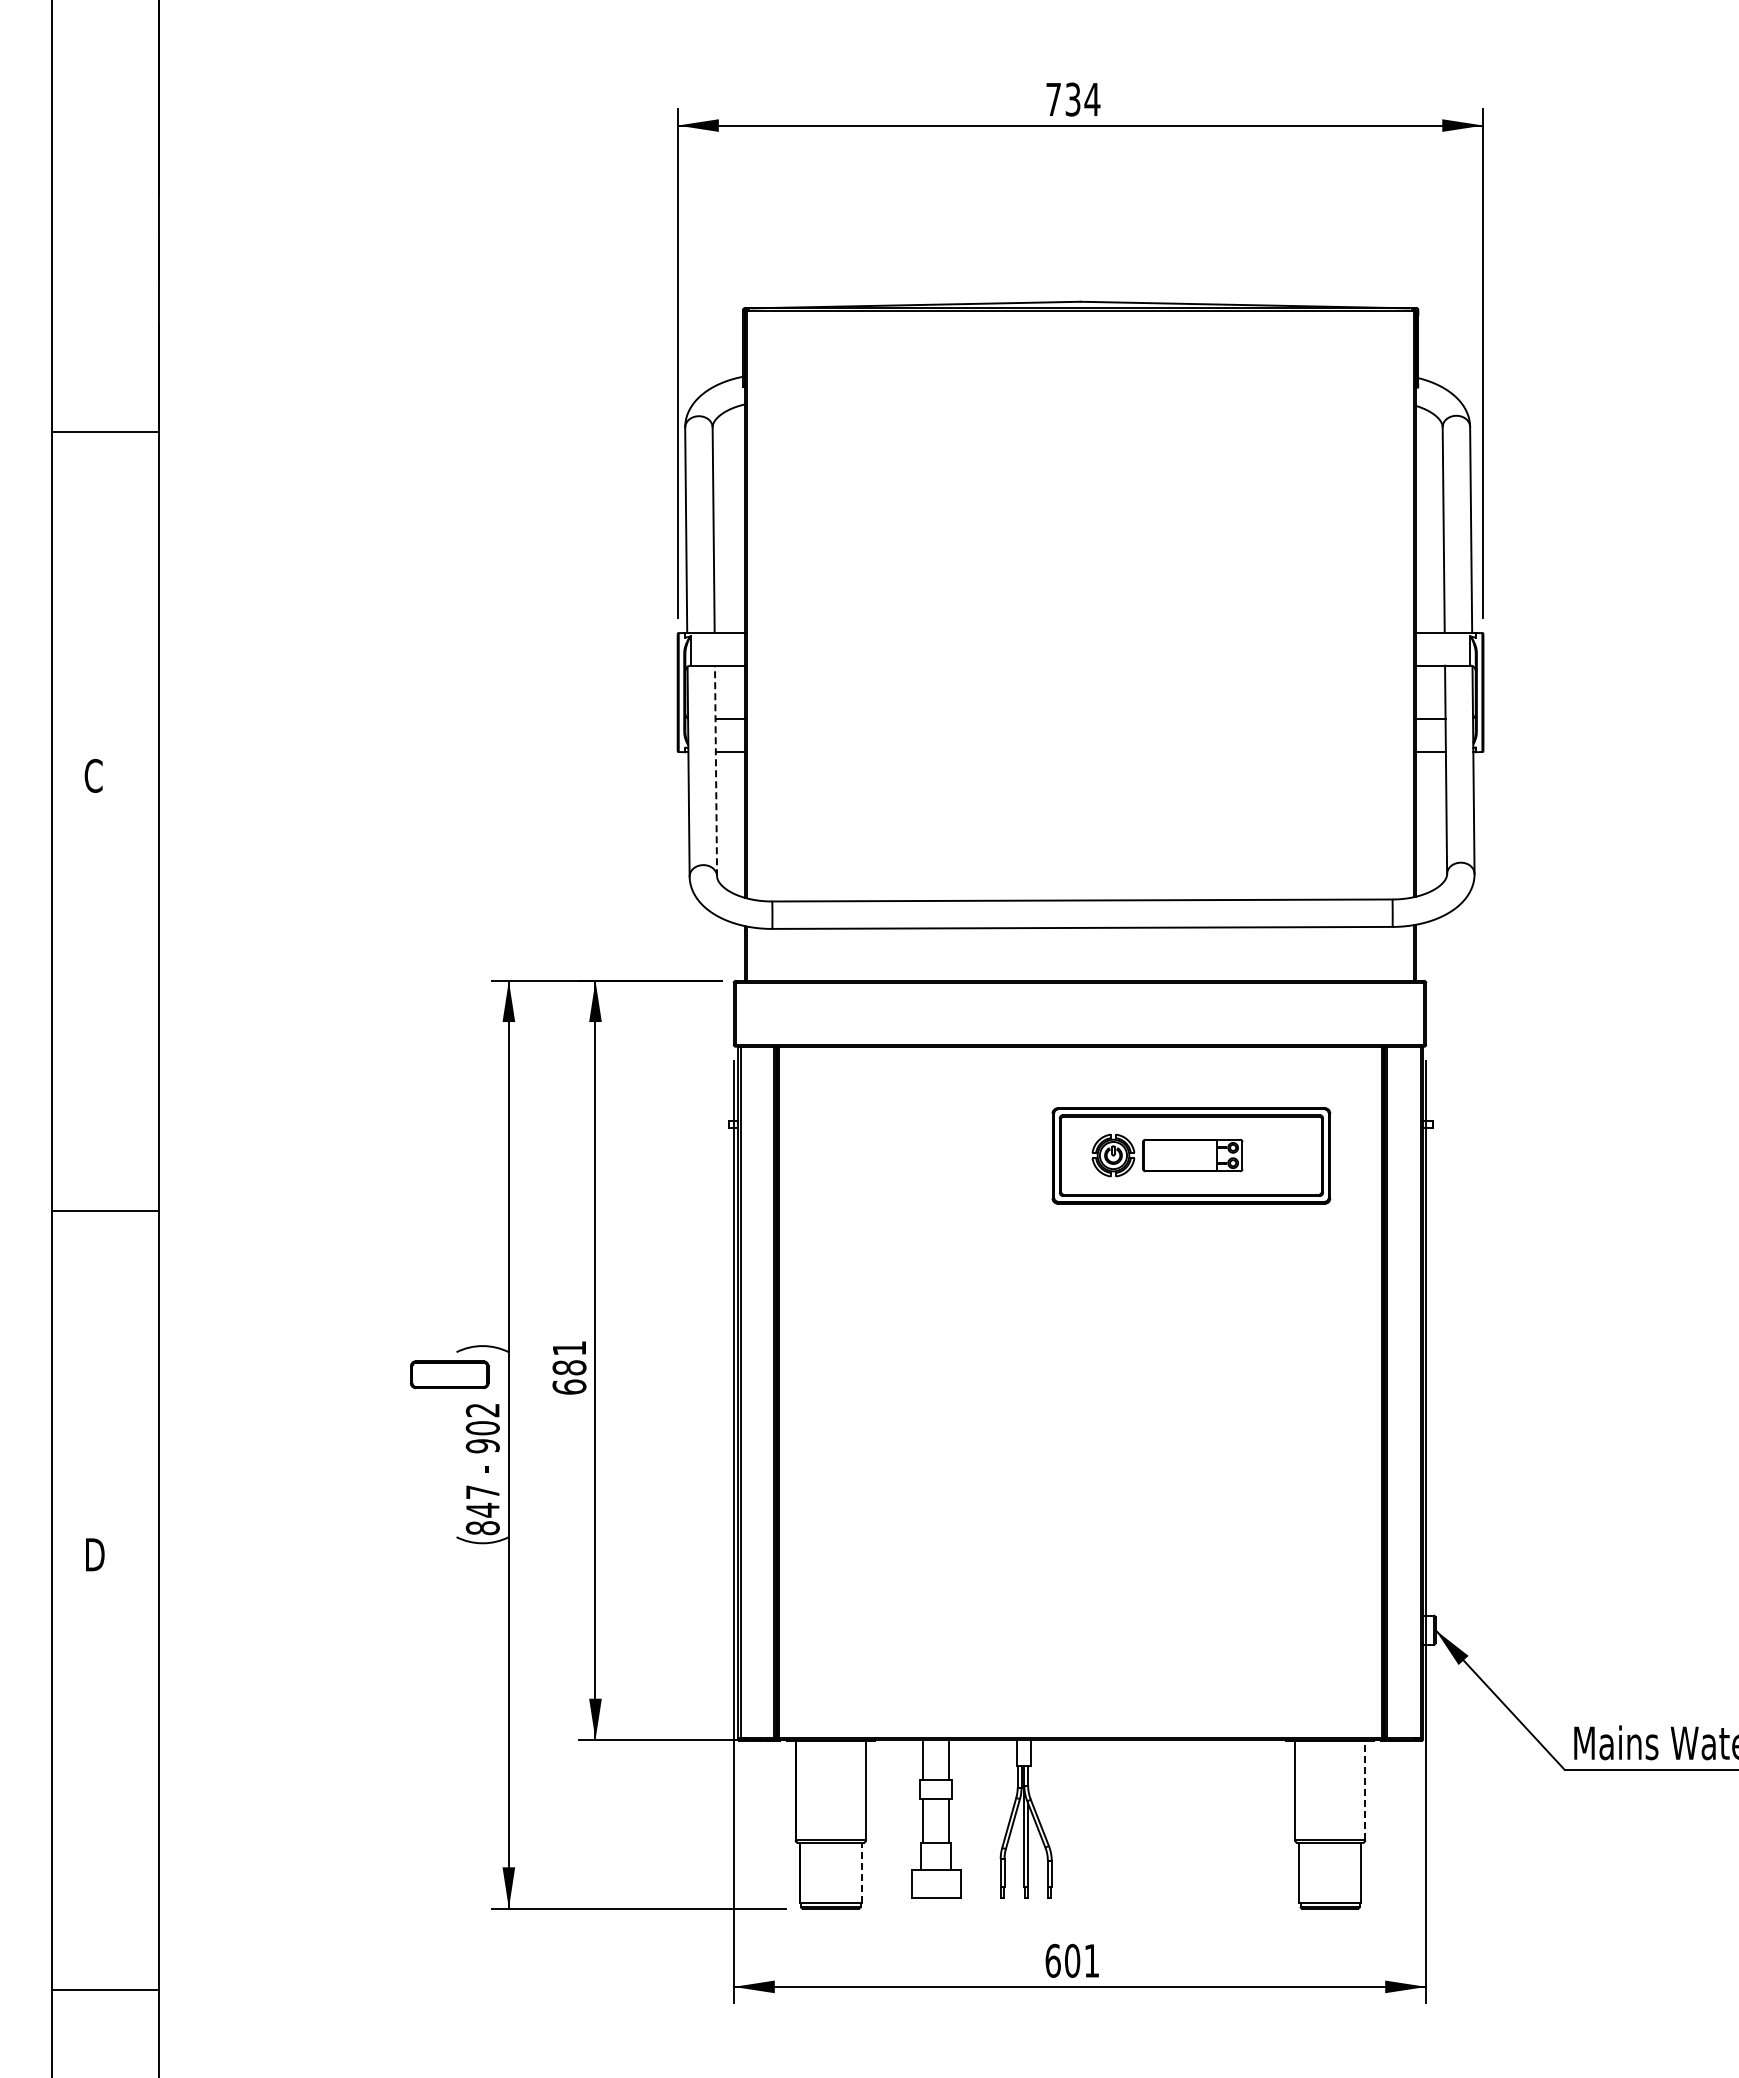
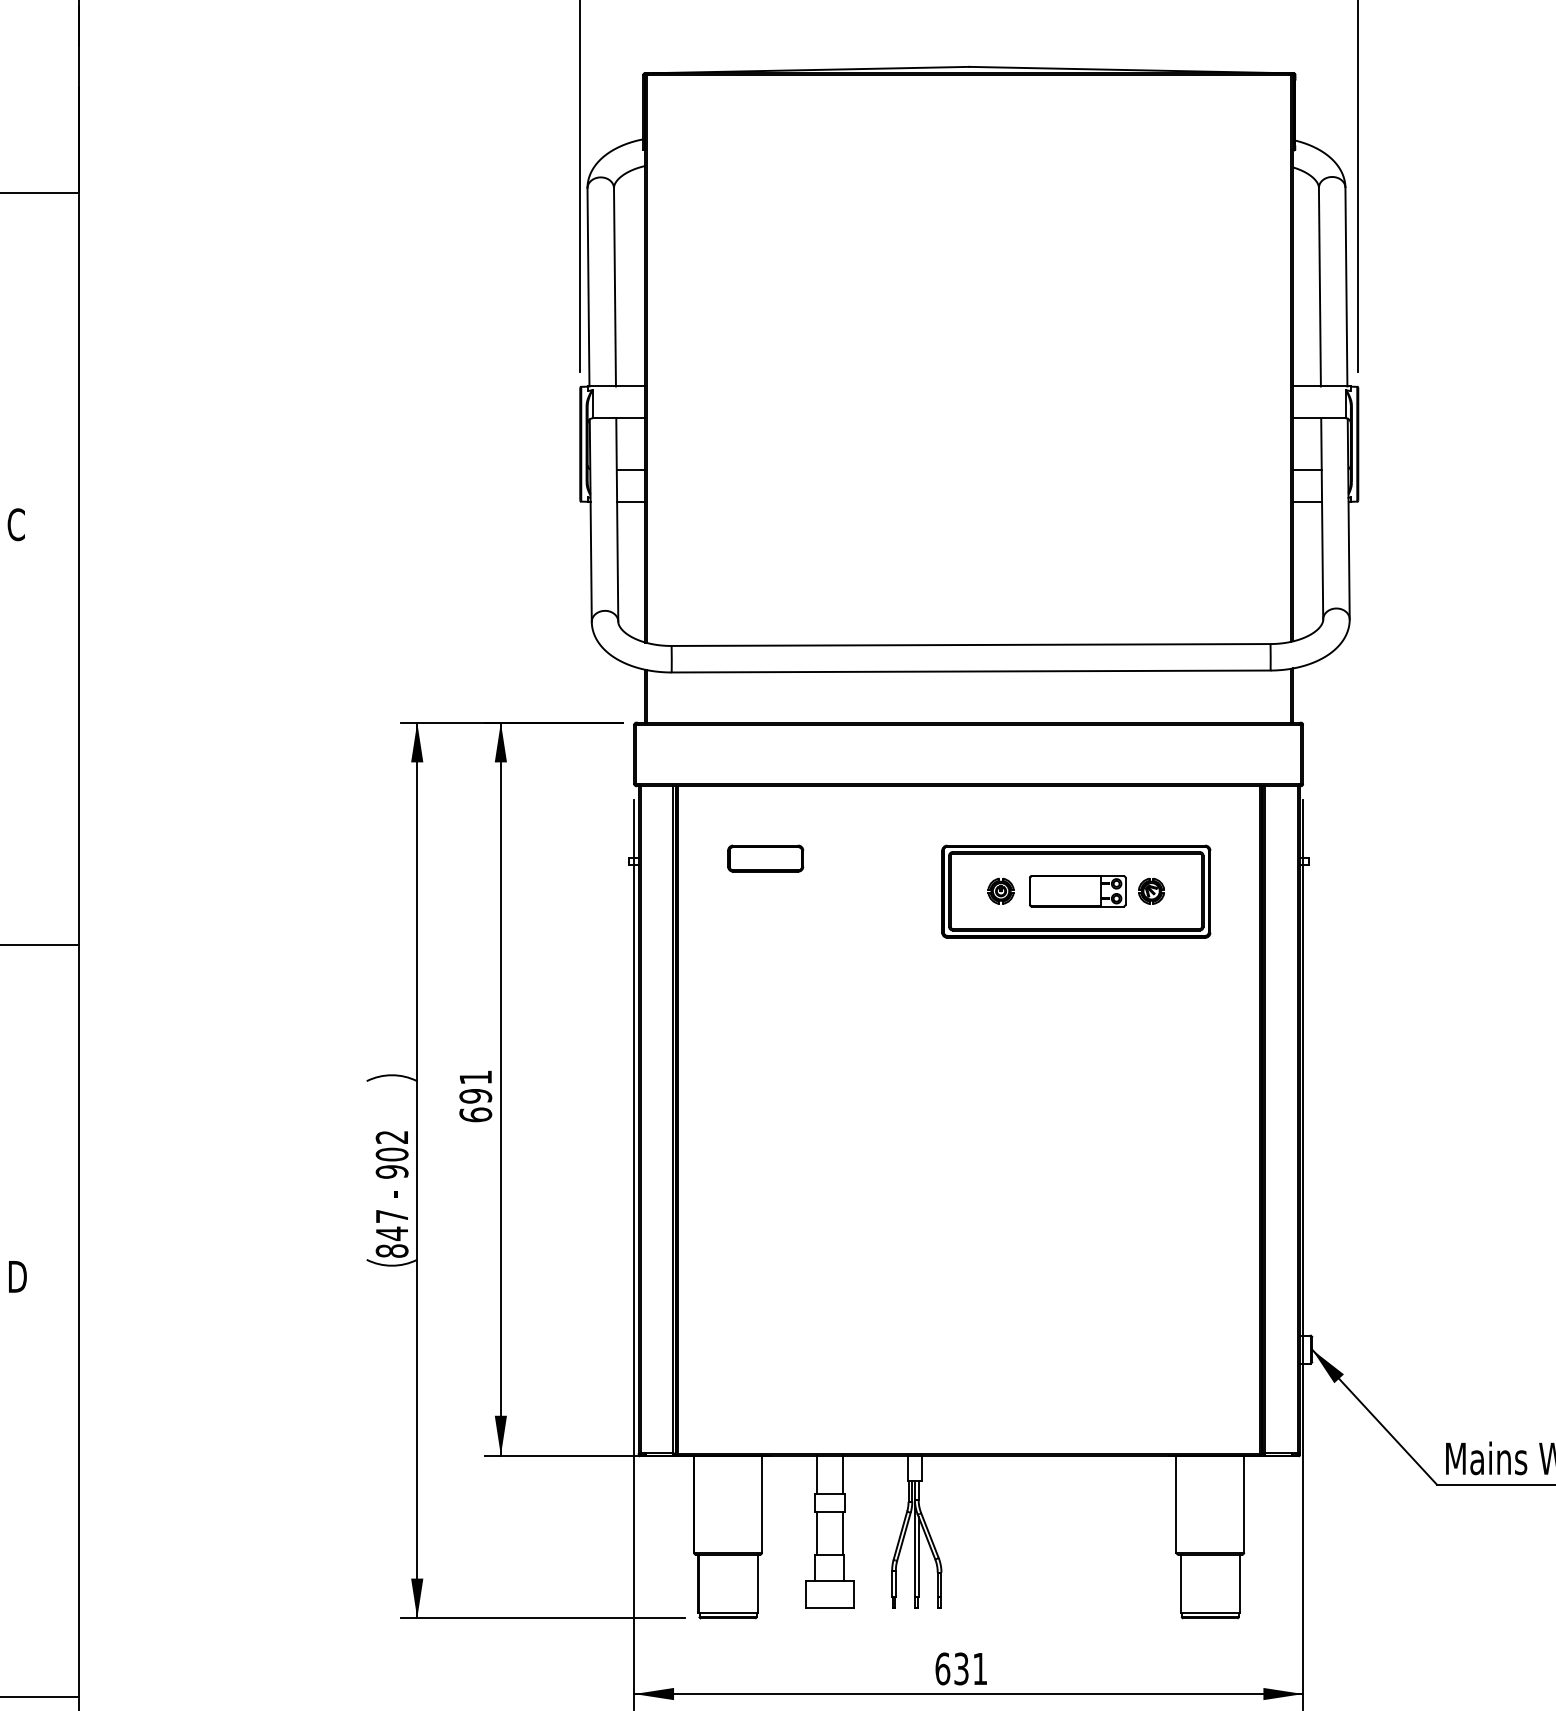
line: (716, 770) -> (617, 519), dashed -> solid
part: (1113, 1155) -> (1001, 891), size x0.62
part: (1269, 1155) -> (1151, 891), added
text: (569, 1367) -> (475, 1095), 681 -> 691
part: (449, 1374) -> (765, 858), moved
line: (1365, 1790) -> (1244, 1504), dashed -> solid
line: (861, 1872) -> (757, 1583), dashed -> solid
text: (1072, 1960) -> (961, 1668), 601 -> 631

